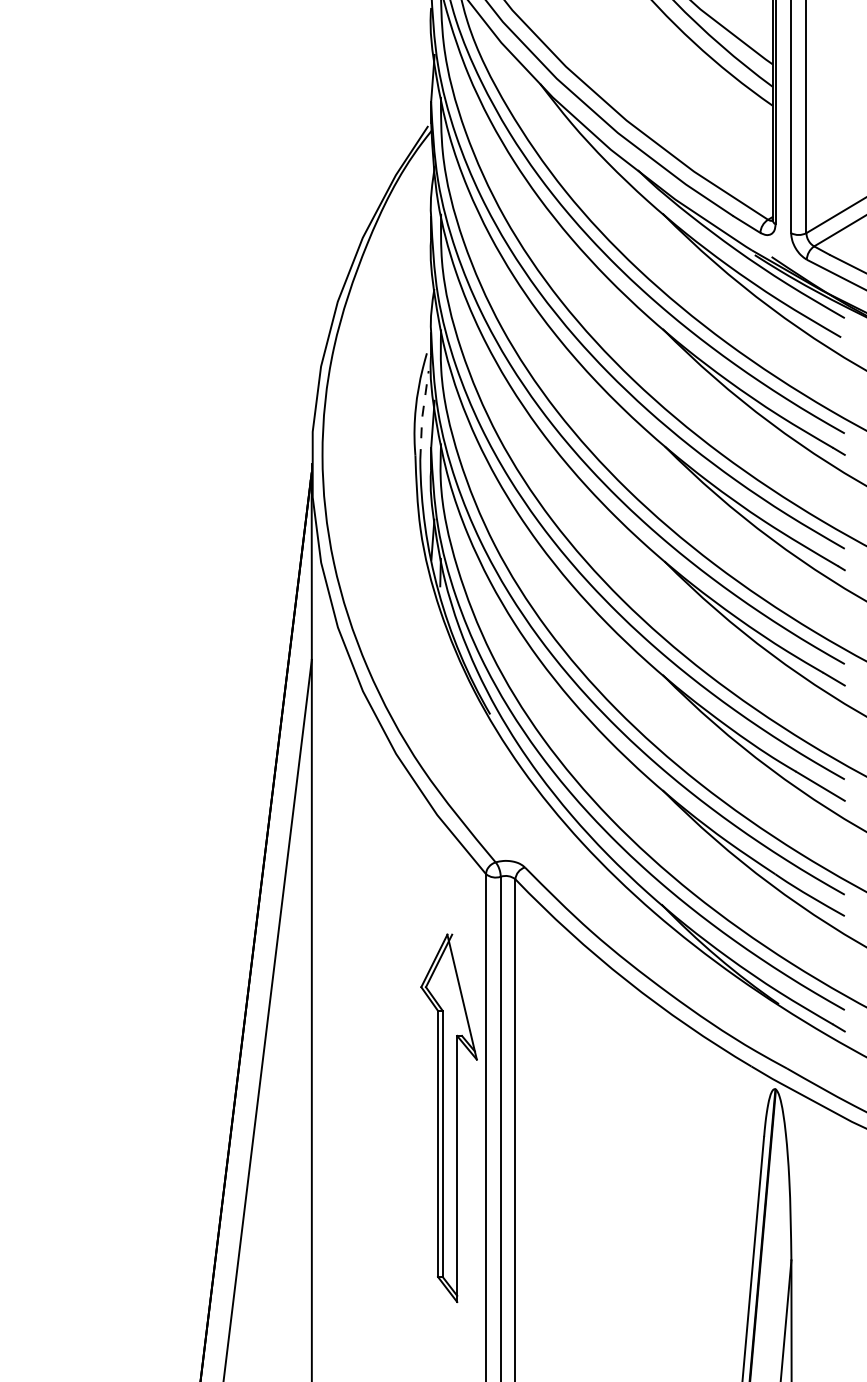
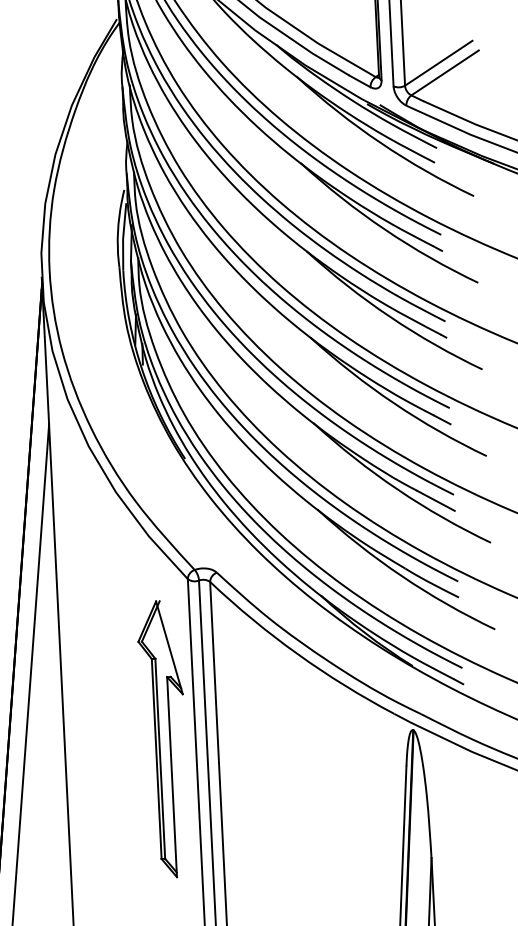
line: (422, 415) -> (123, 236), dashed -> solid
part: (448, 1118) -> (163, 739), moved

